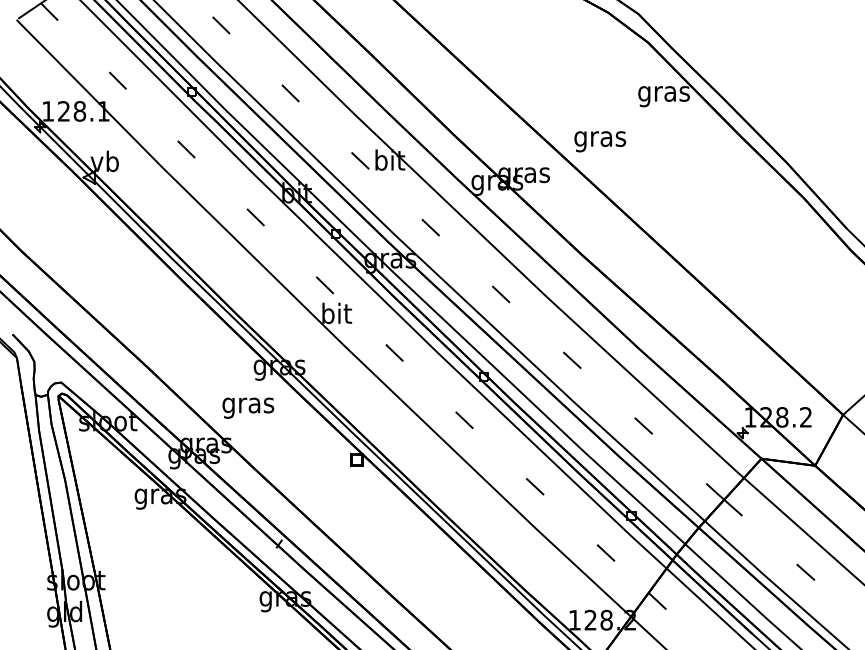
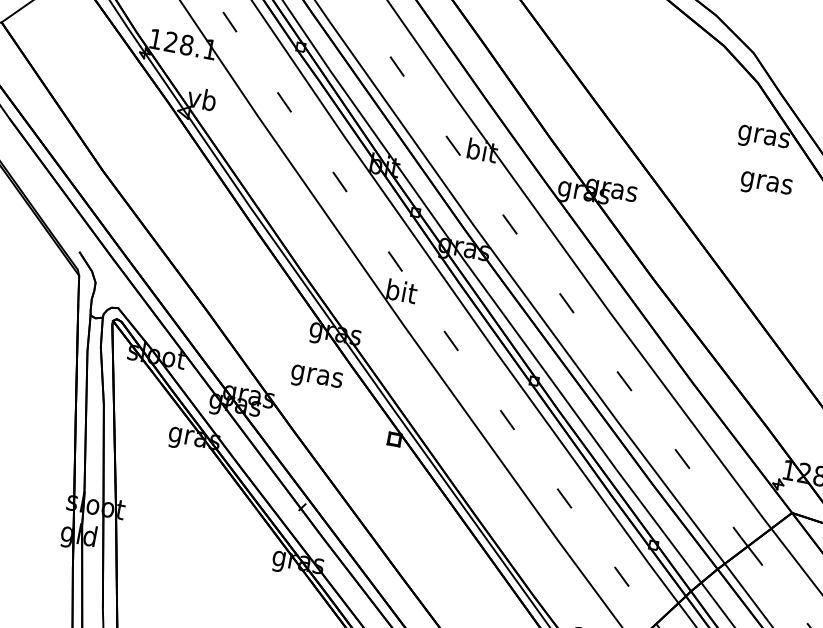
text: (600, 141) -> (766, 185), moved
text: (248, 407) -> (316, 378), moved

